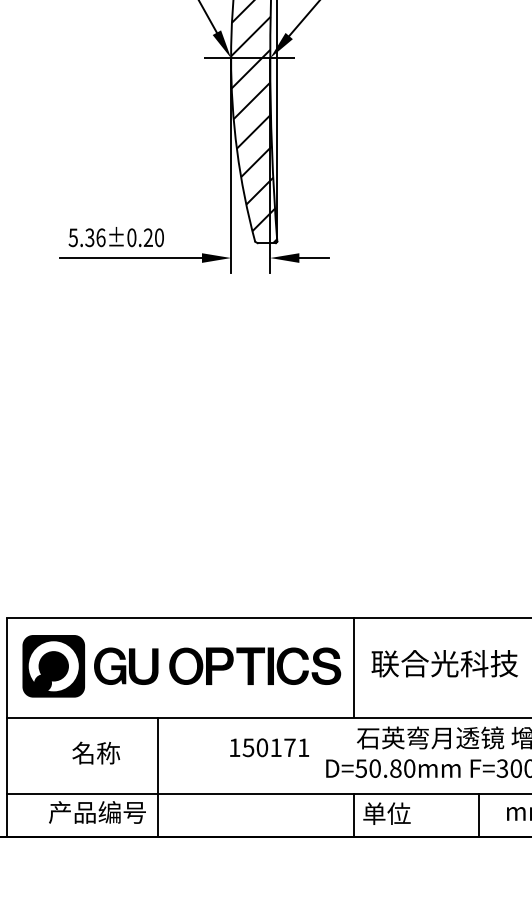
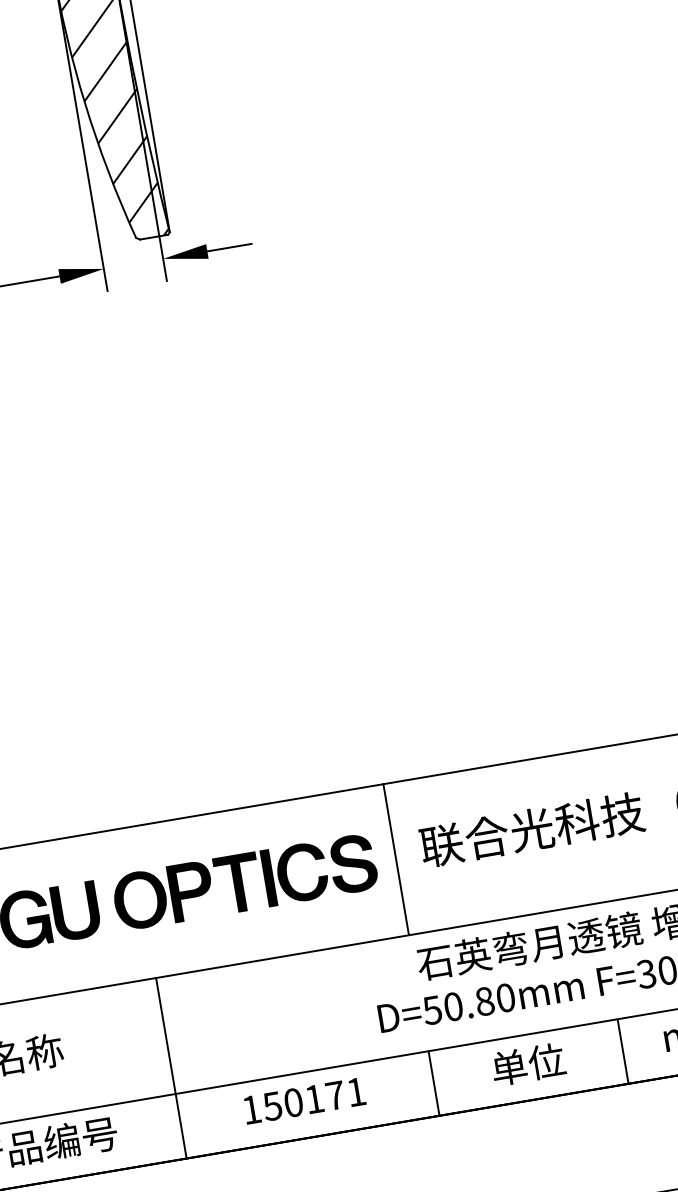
text: (269, 747) -> (304, 1100), moved
line: (157, 776) -> (170, 1066), moved
text: (386, 813) -> (527, 1064), moved

